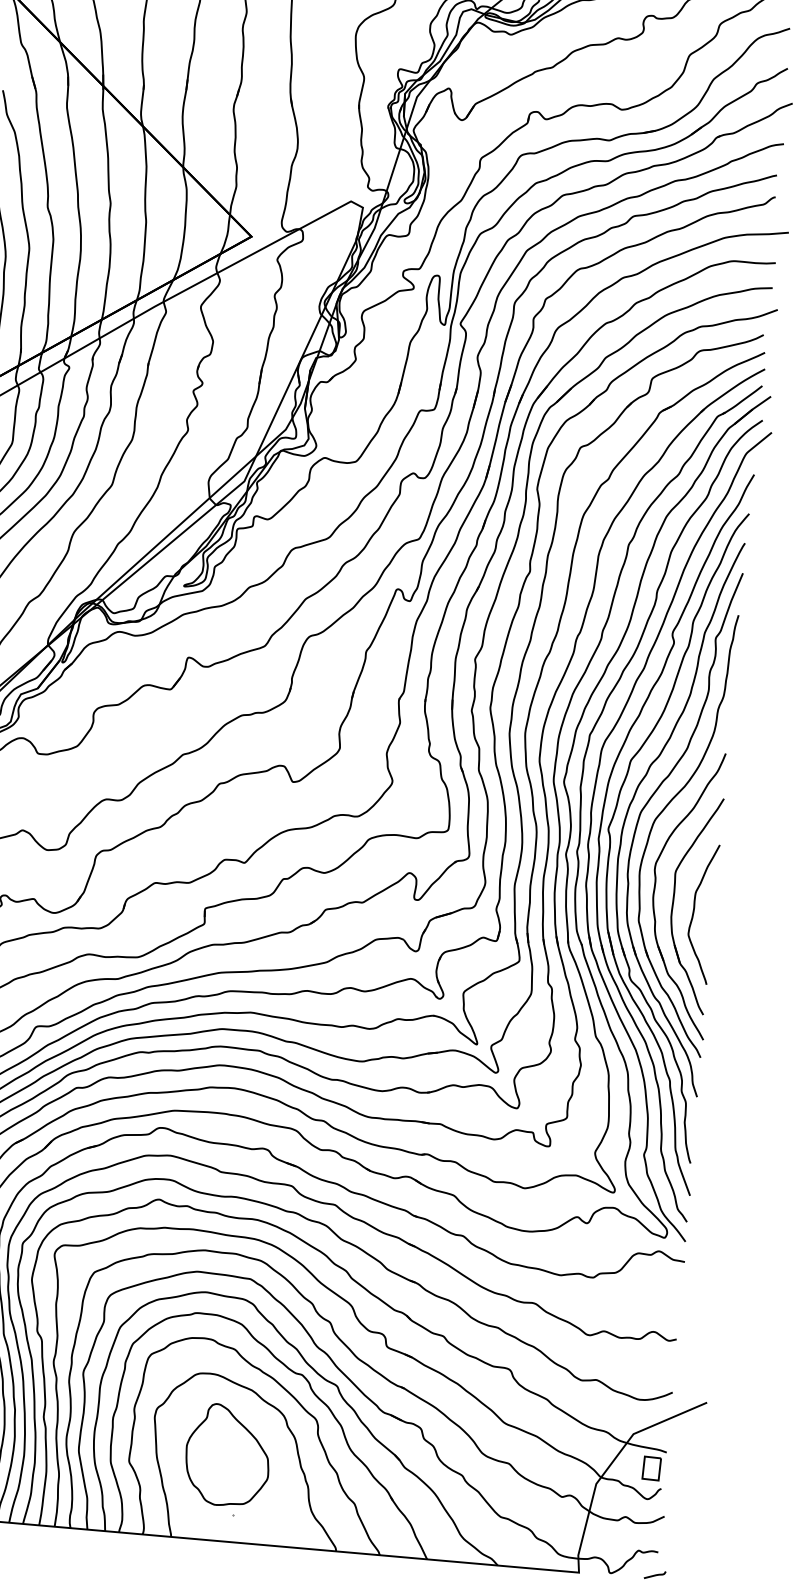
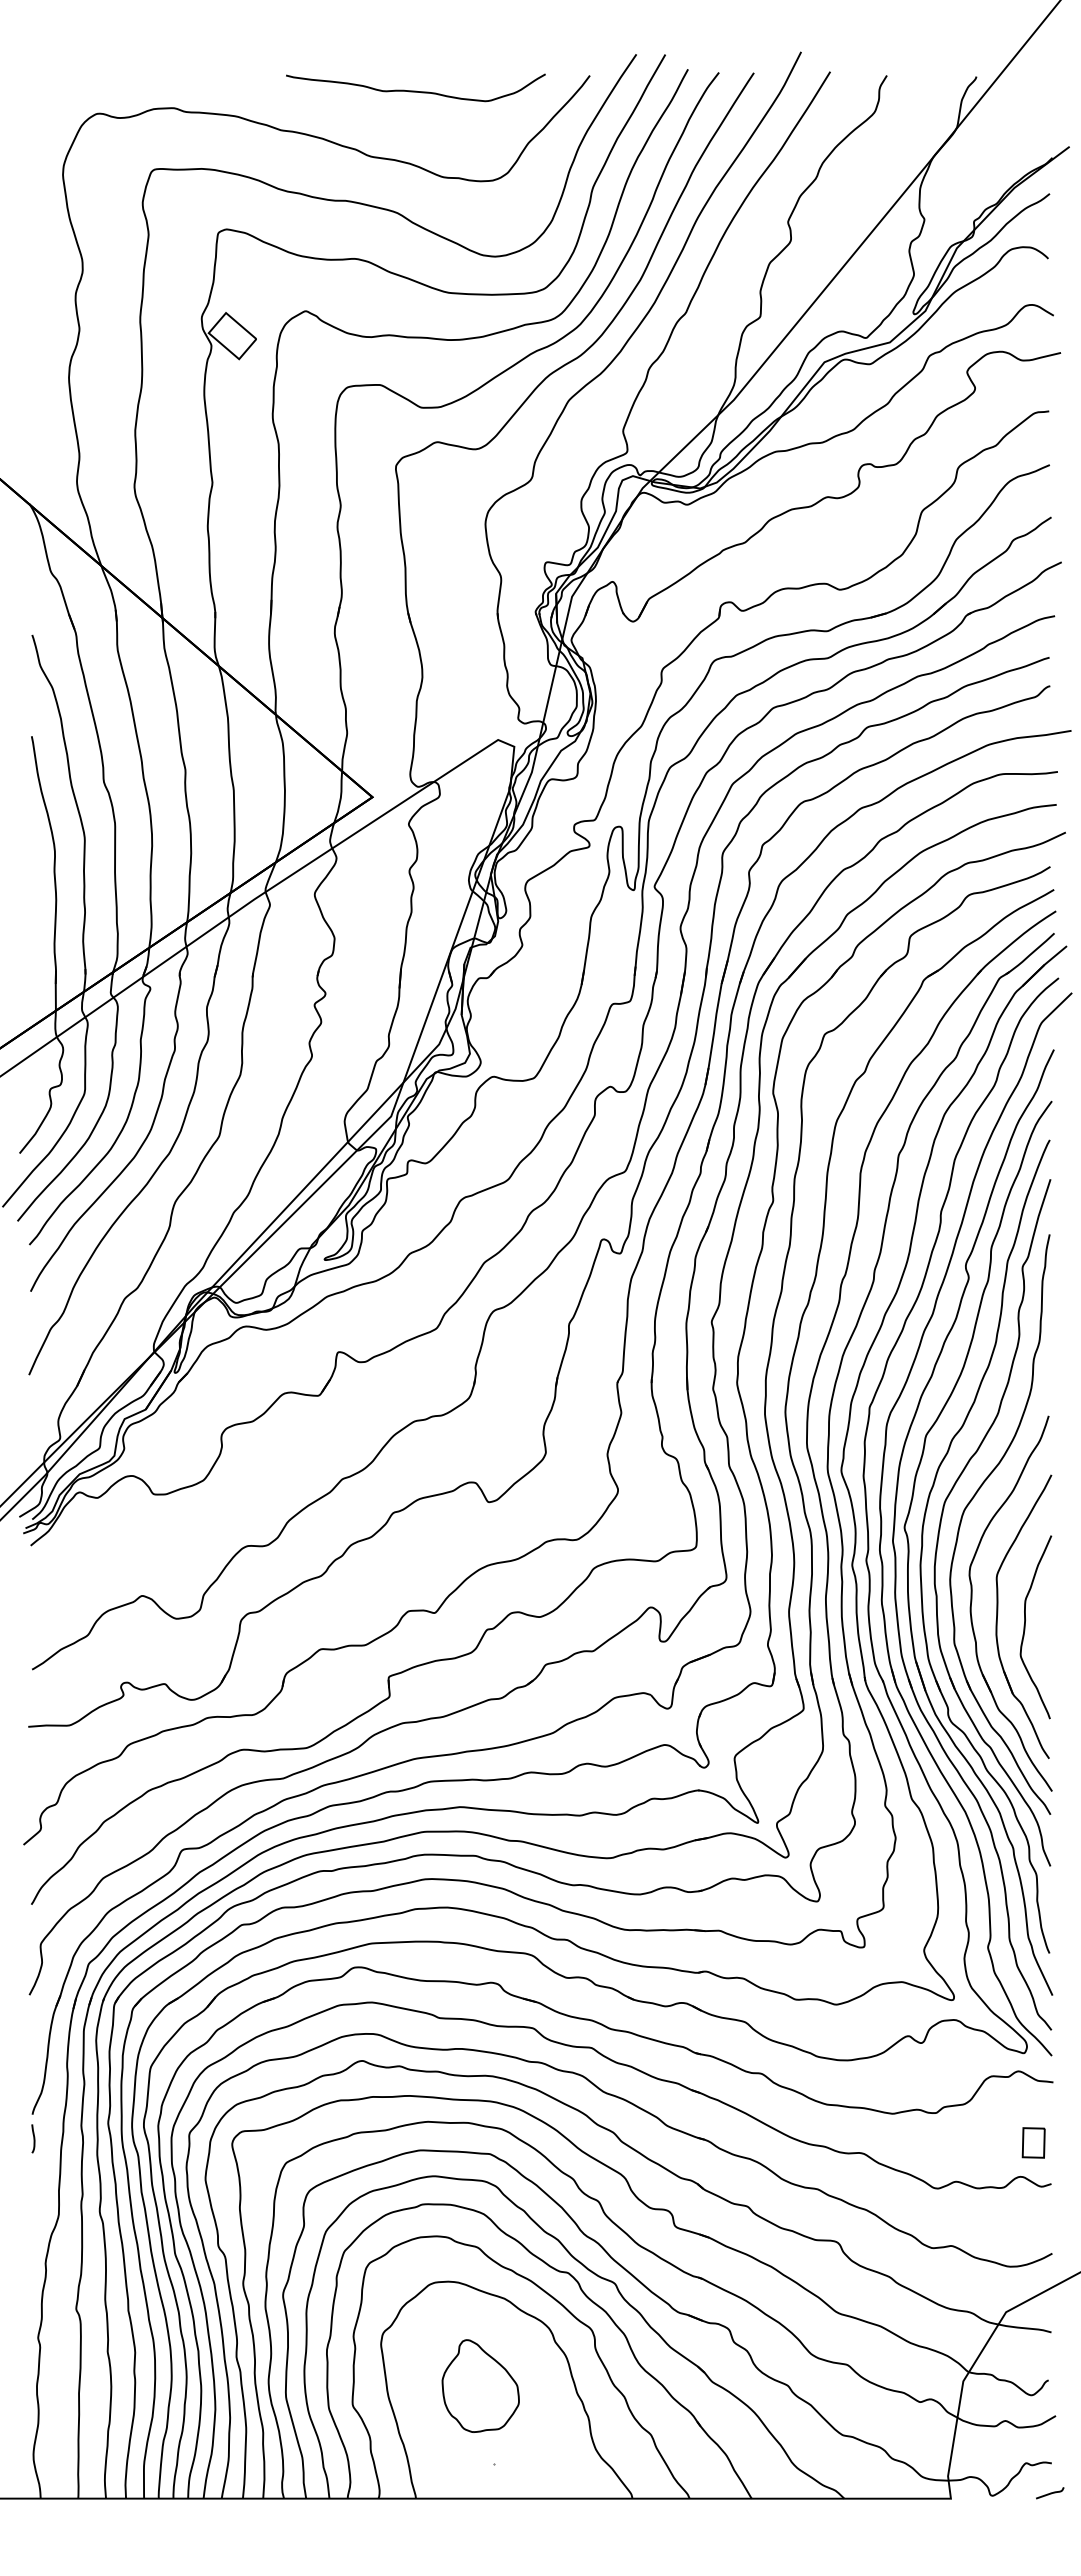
part: (227, 1454) -> (480, 2385), size x0.7
part: (651, 1468) -> (1033, 2142), moved

